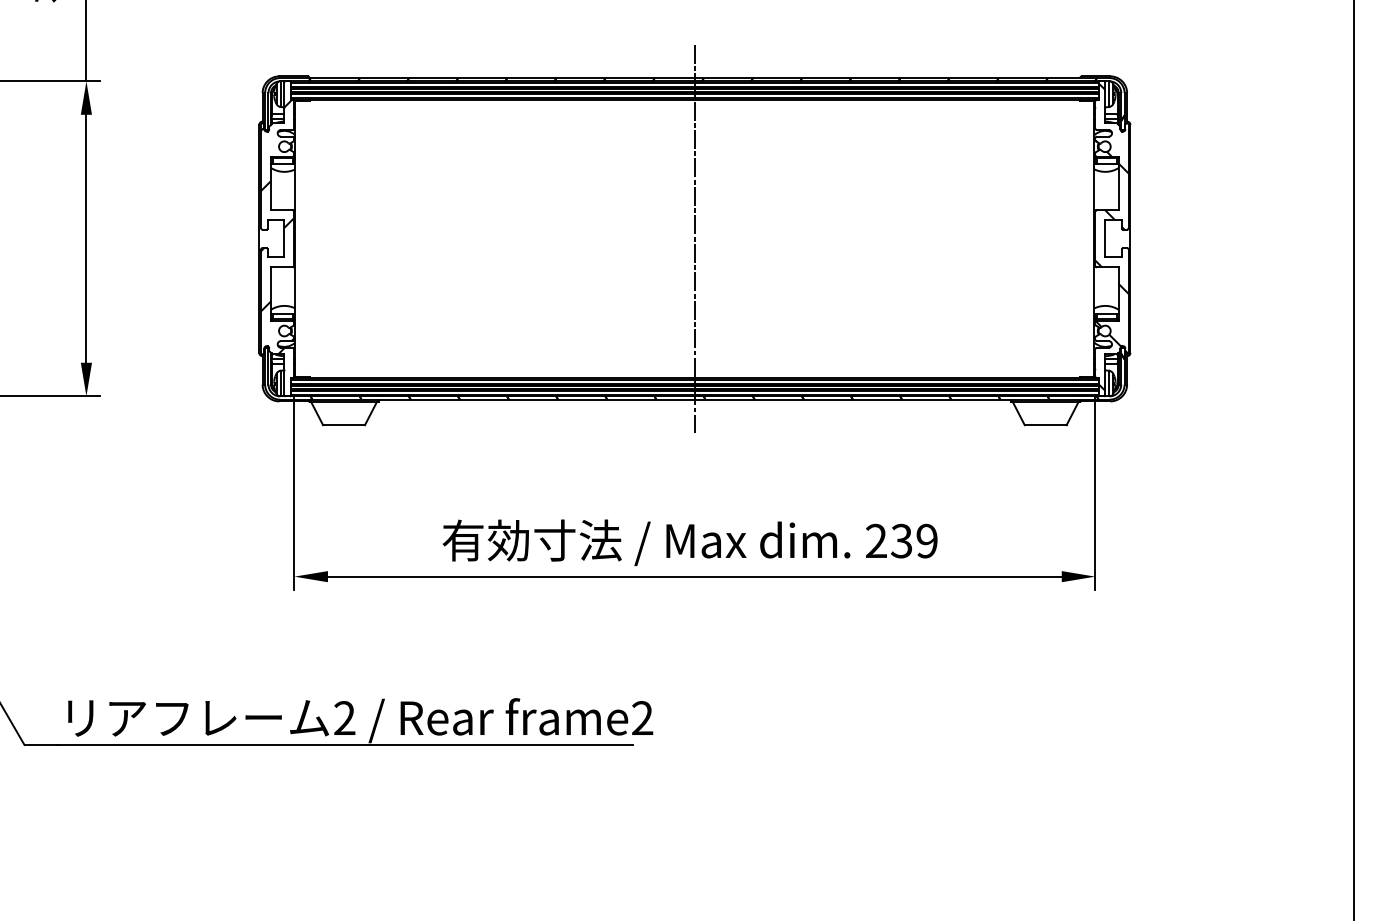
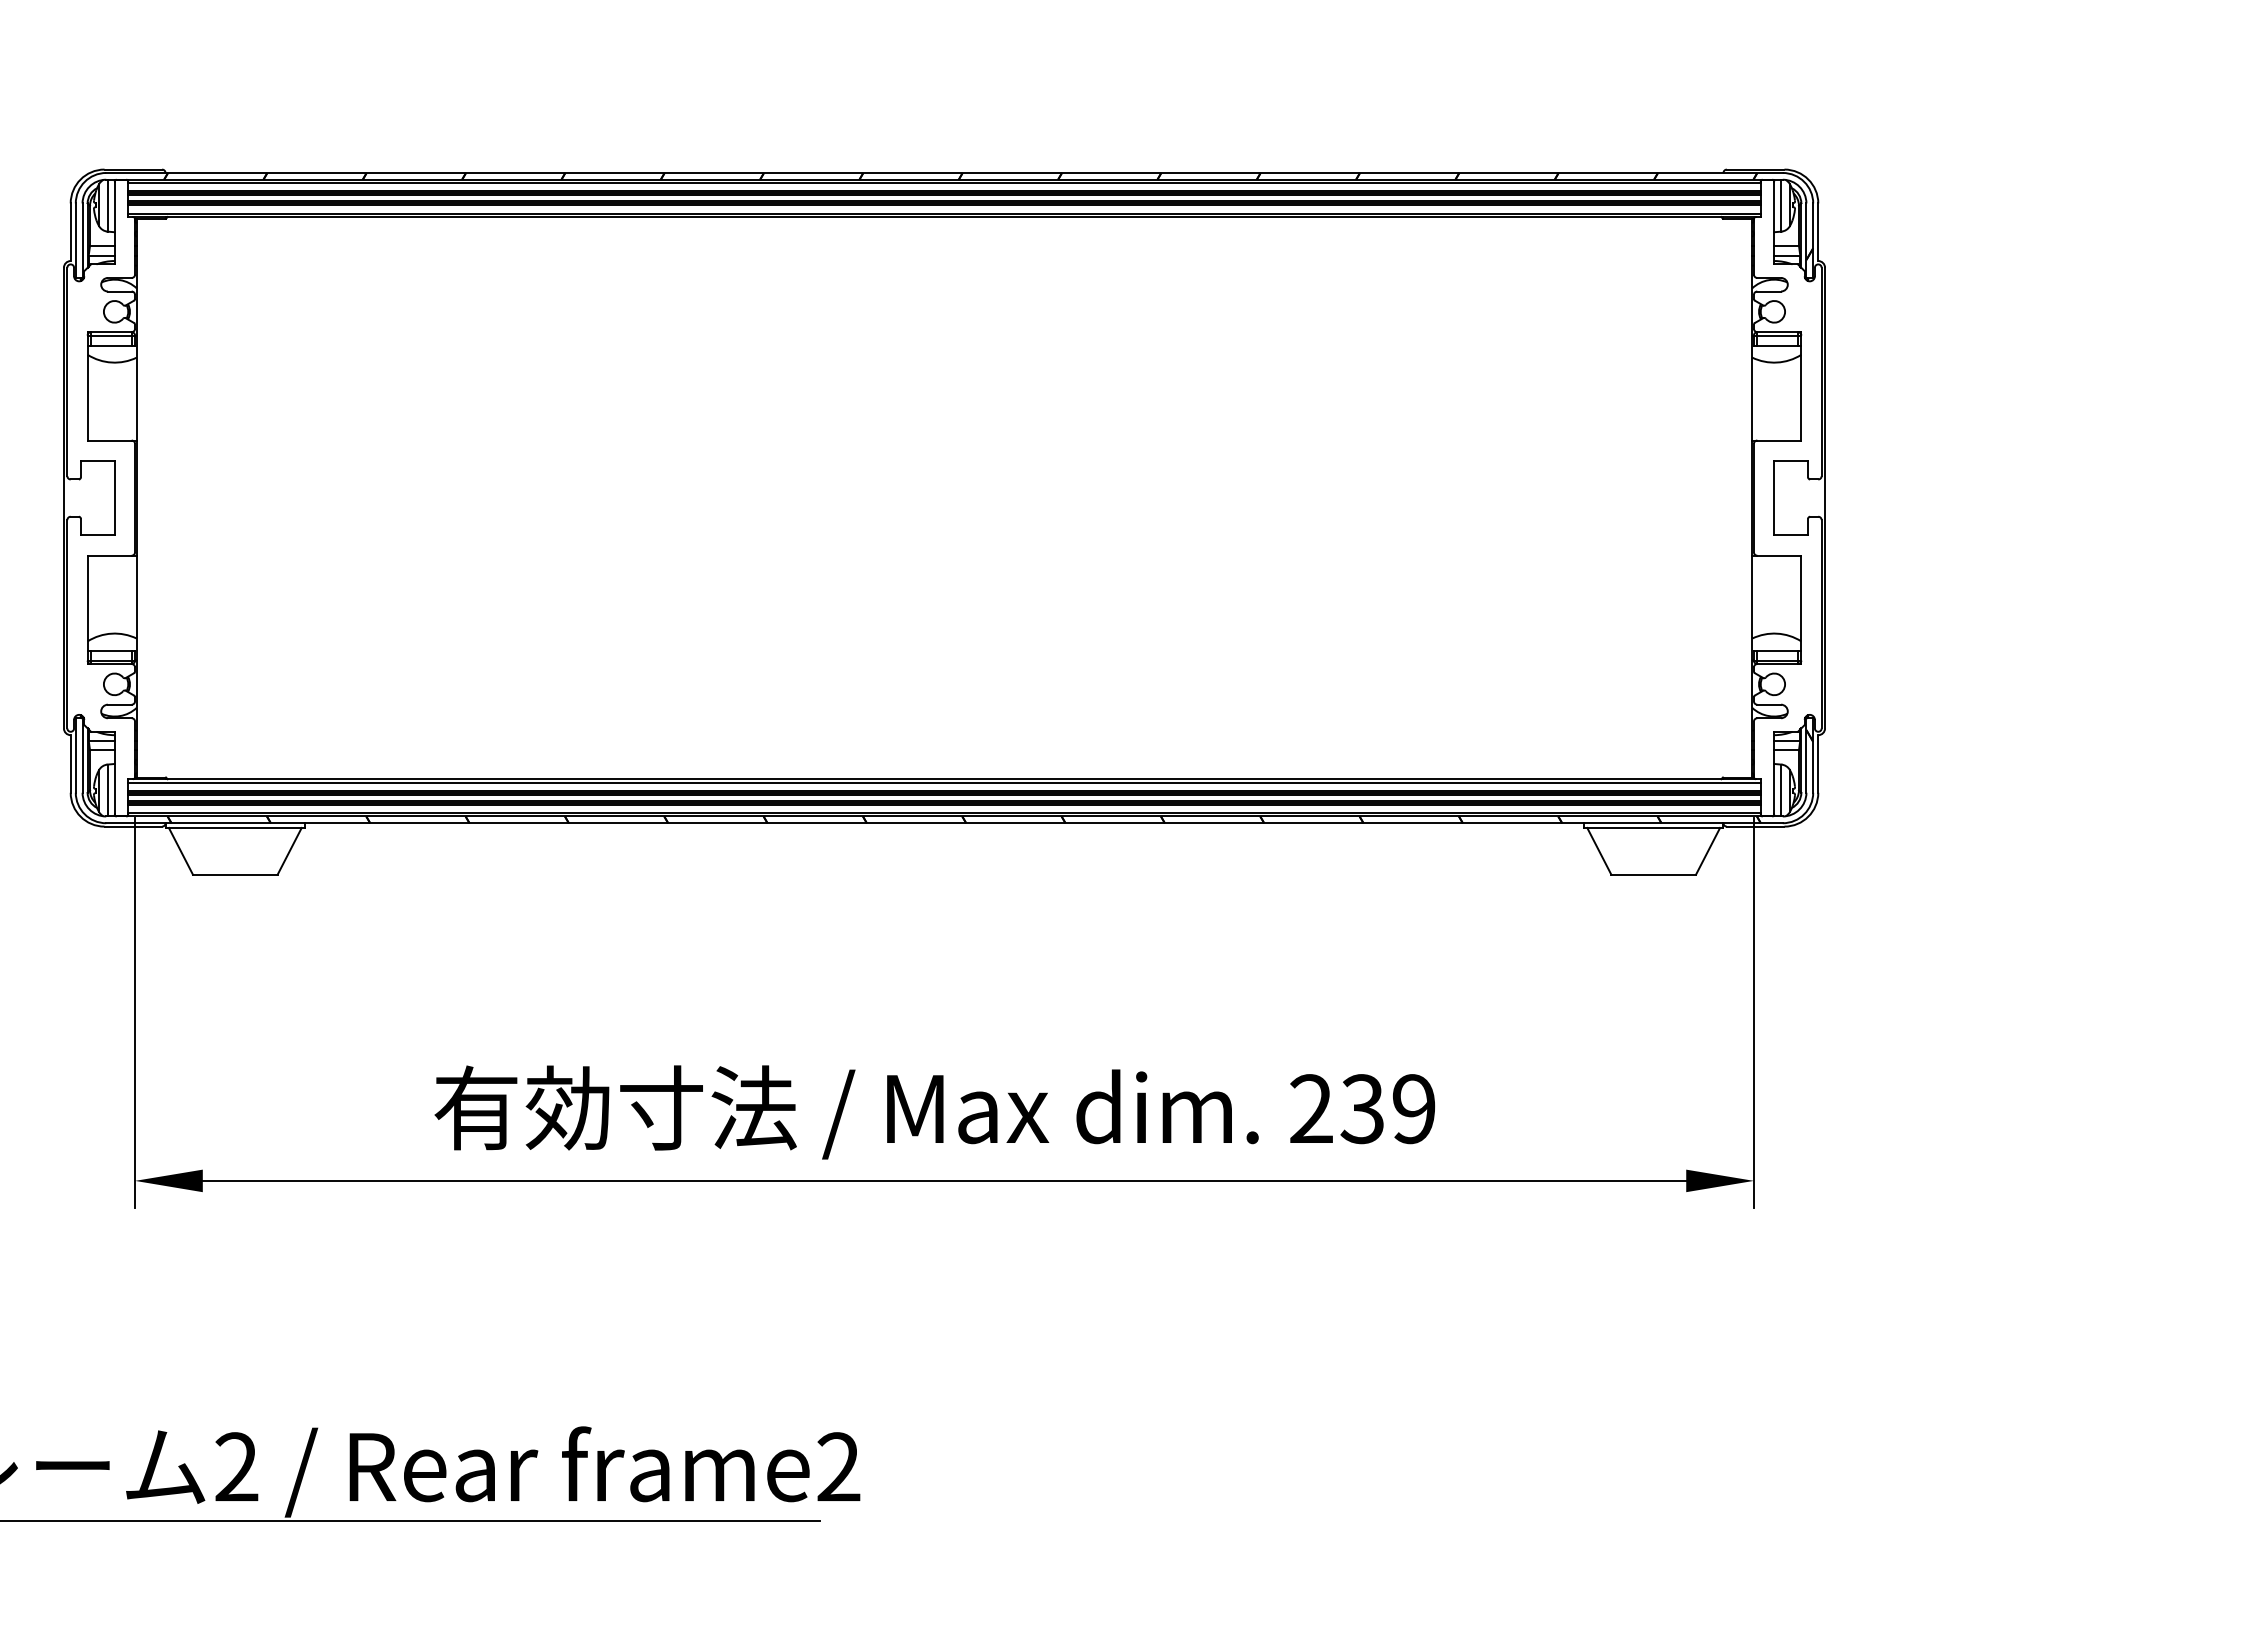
hatch: (277, 226) -> (100, 473), removed
hatch: (1111, 236) -> (1786, 493), removed
line: (694, 238) -> (943, 497), removed

